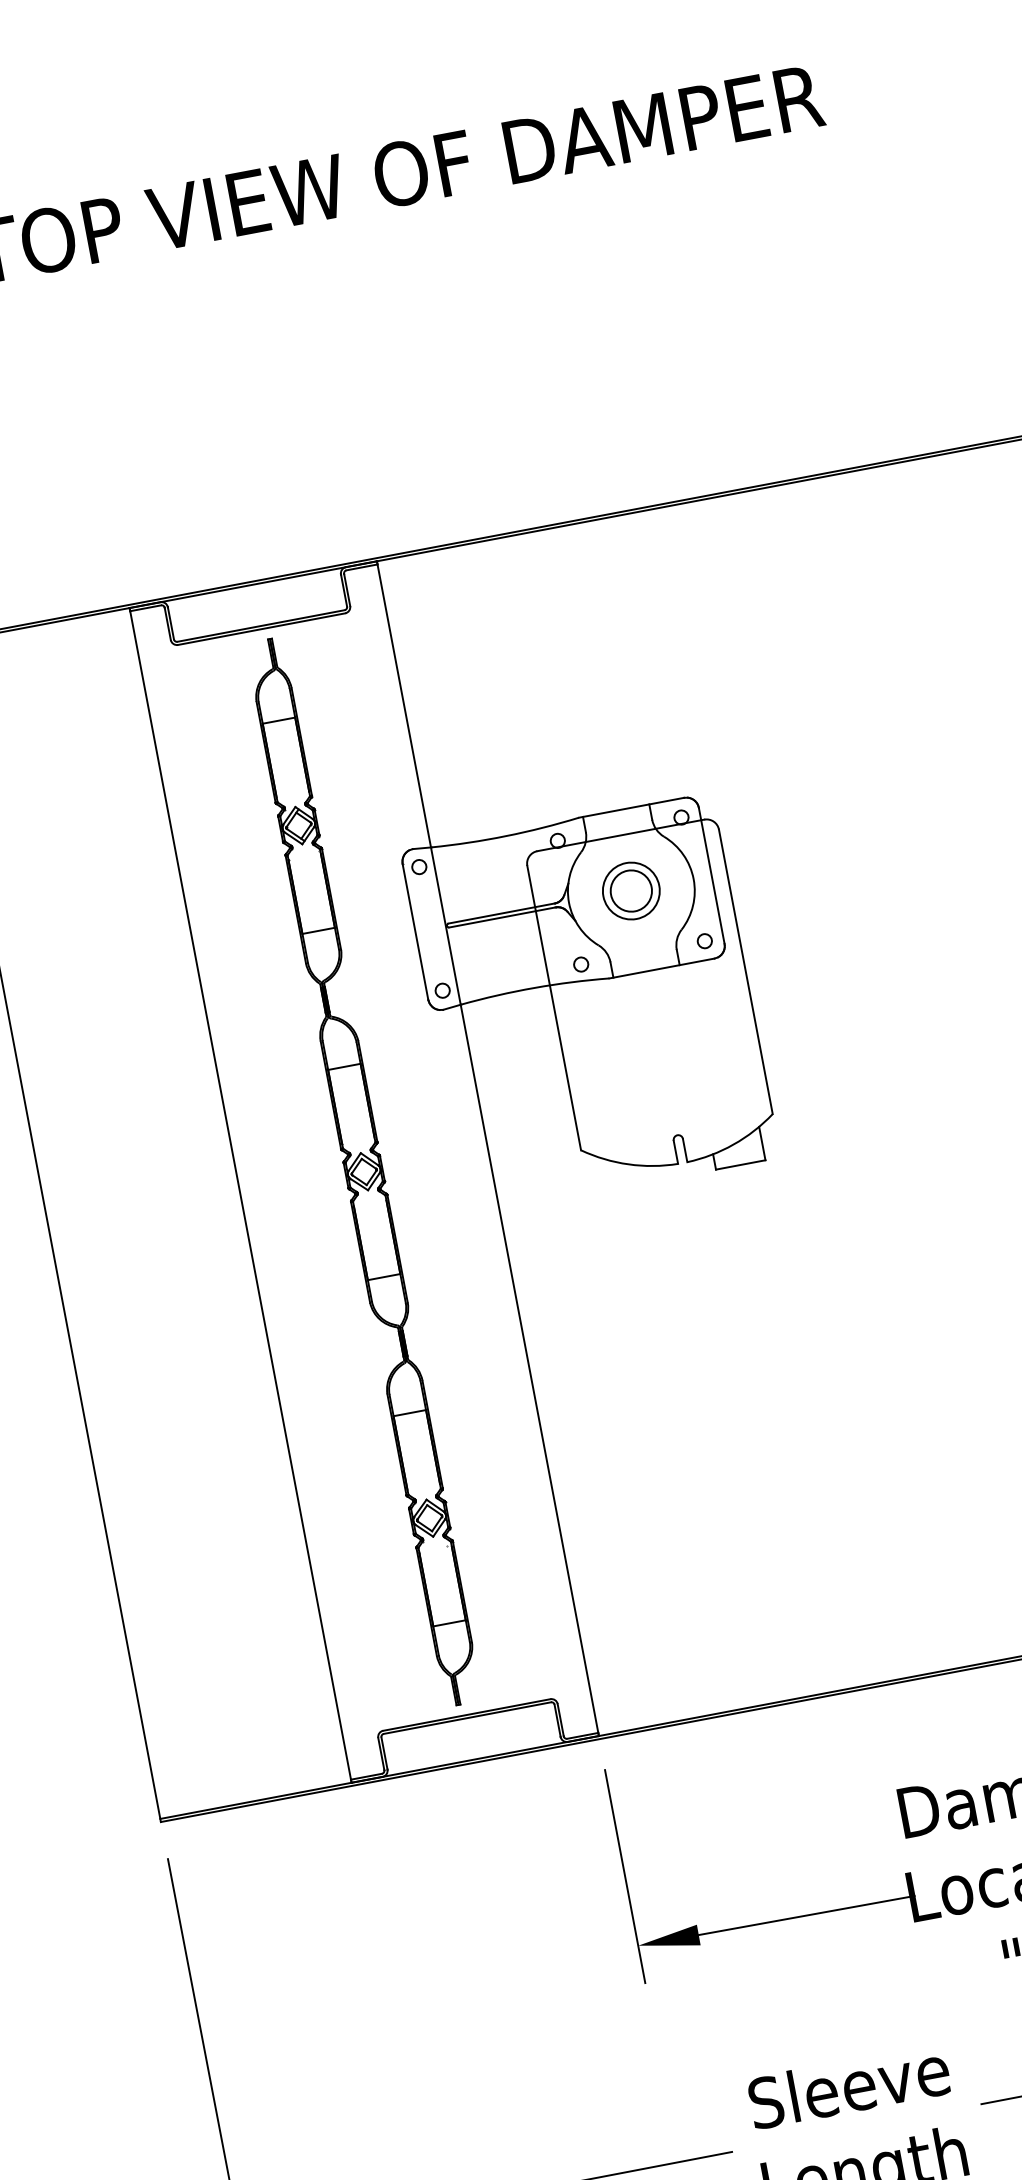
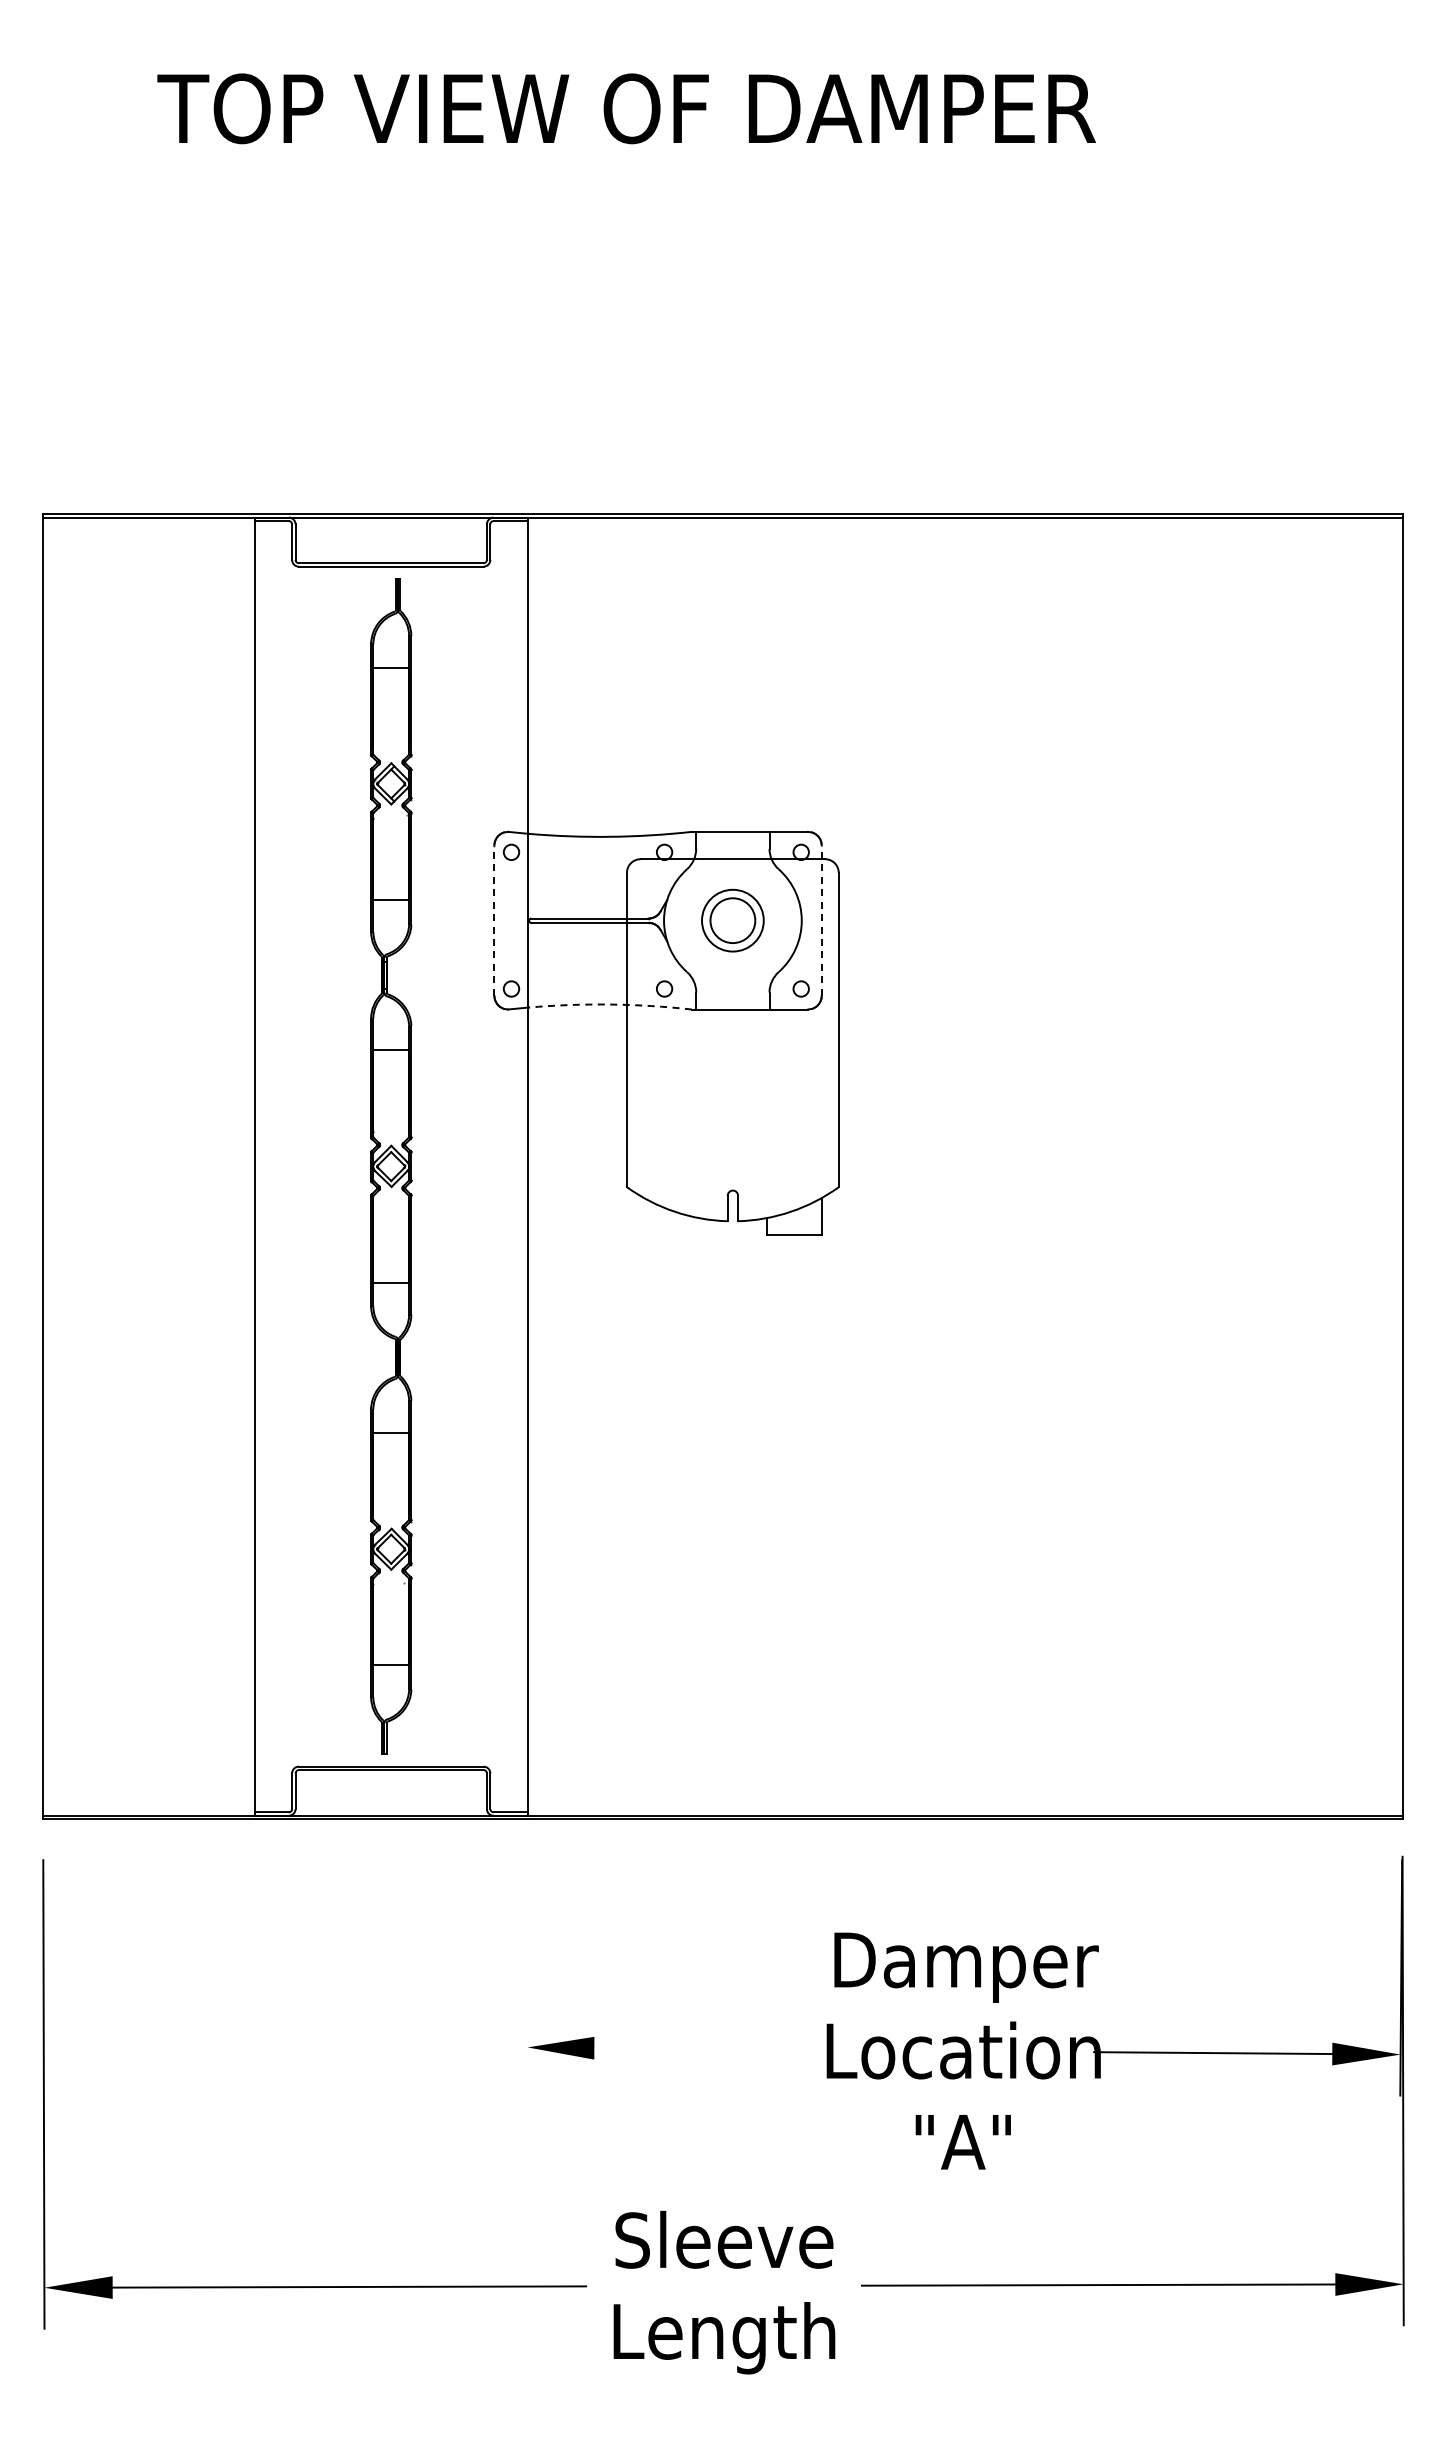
line: (711, 875) -> (821, 920), solid -> dashed
line: (415, 931) -> (494, 920), solid -> dashed
arc: (534, 987) -> (610, 1004), solid -> dashed
line: (624, 1876) -> (527, 1970), removed
line: (806, 1915) -> (713, 2049), removed

